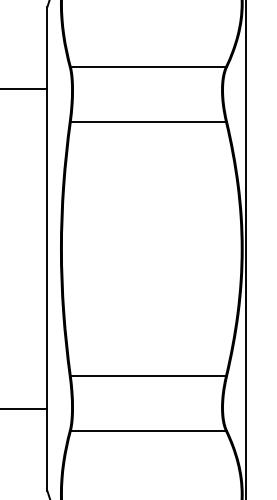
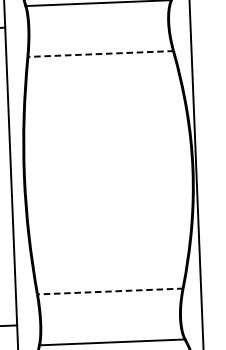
line: (148, 121) -> (100, 53), solid -> dashed
line: (148, 376) -> (110, 291), solid -> dashed

